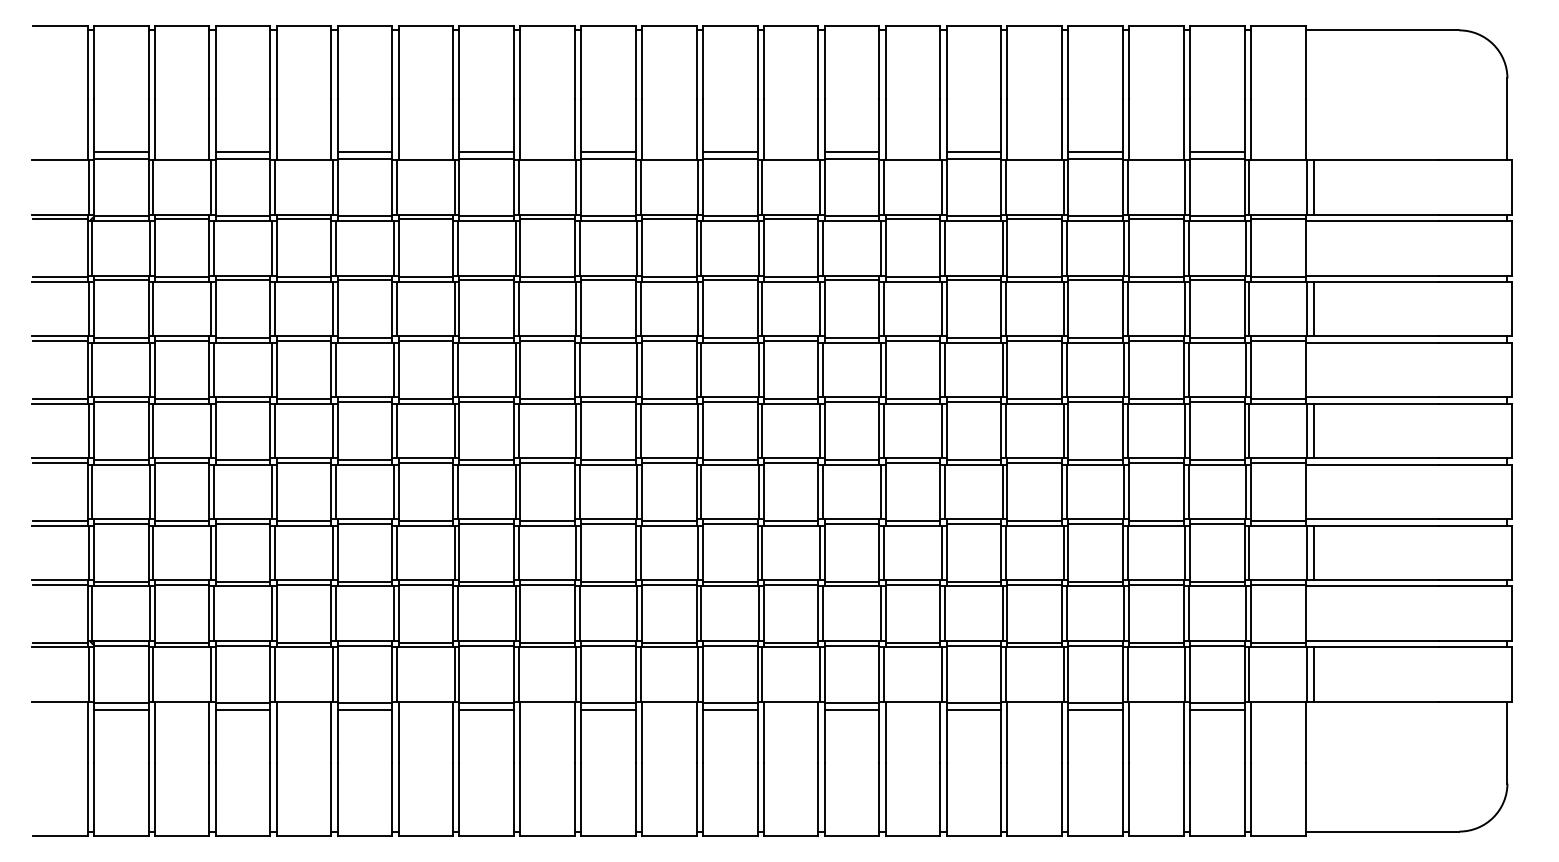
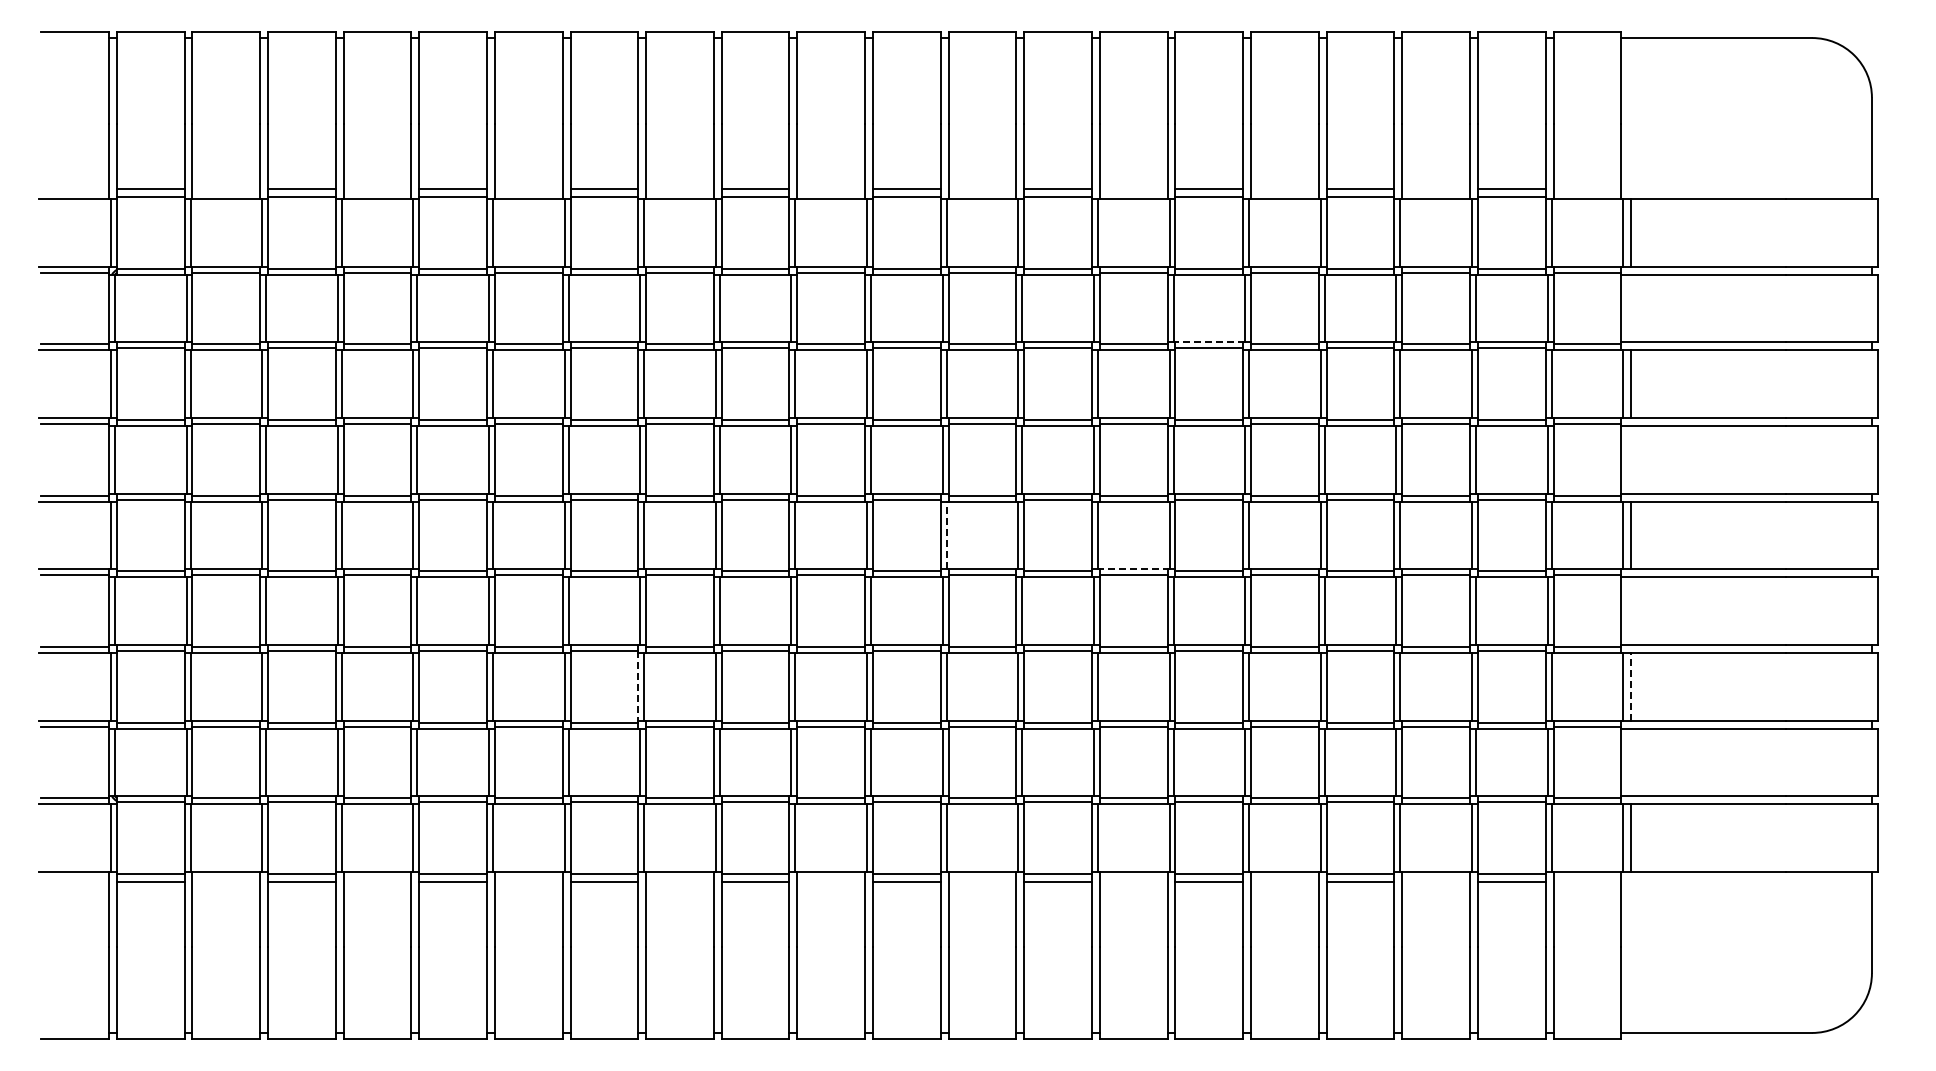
line: (973, 275) -> (1209, 342), solid -> dashed
line: (762, 431) -> (946, 535), solid -> dashed
line: (912, 458) -> (1133, 569), solid -> dashed
line: (514, 552) -> (638, 686), solid -> dashed
line: (1313, 552) -> (1631, 686), solid -> dashed

